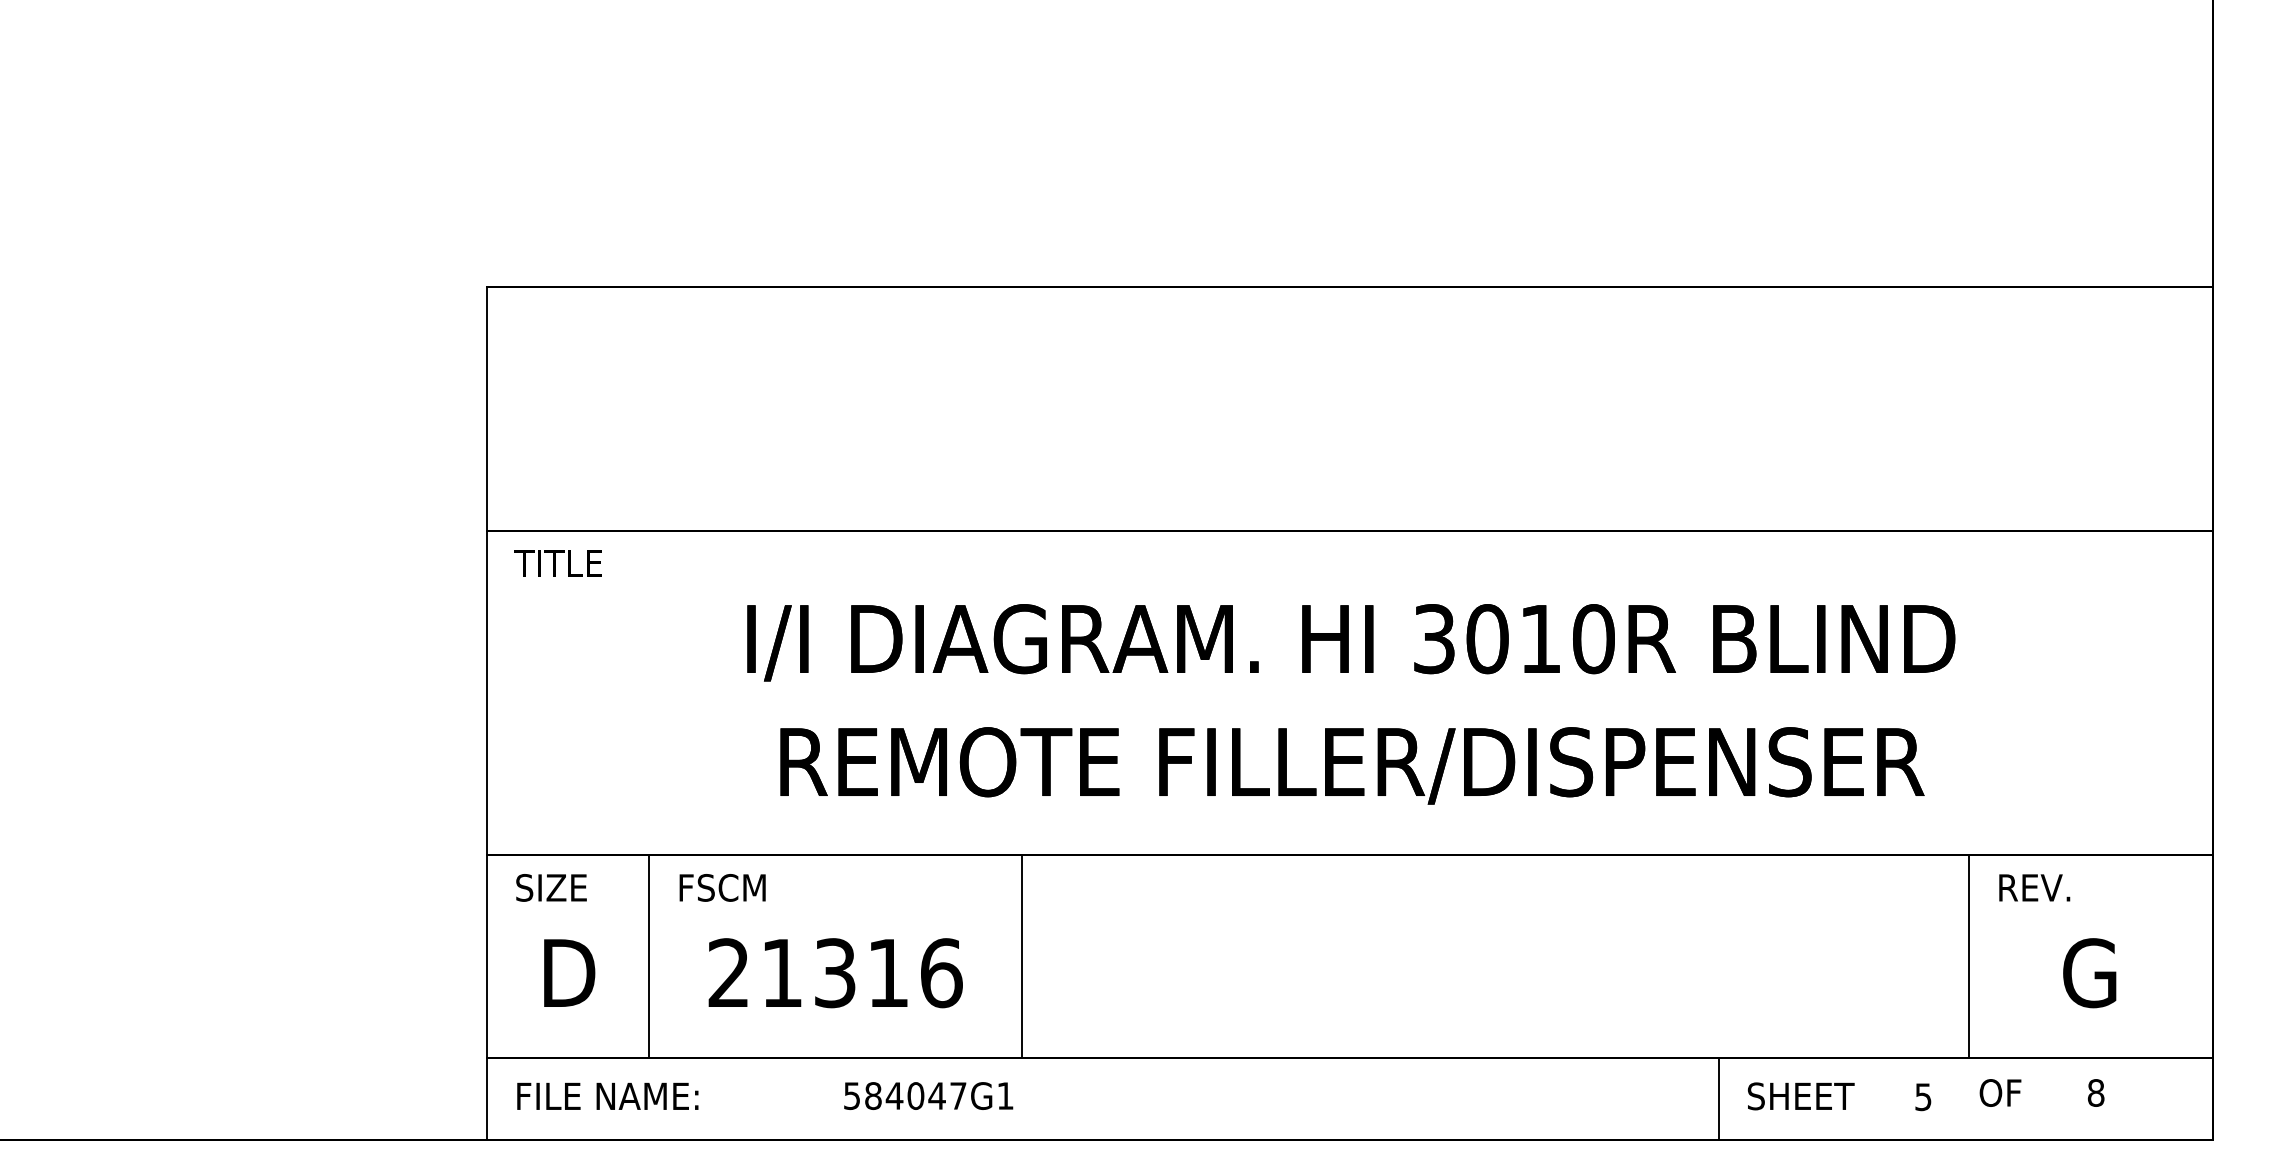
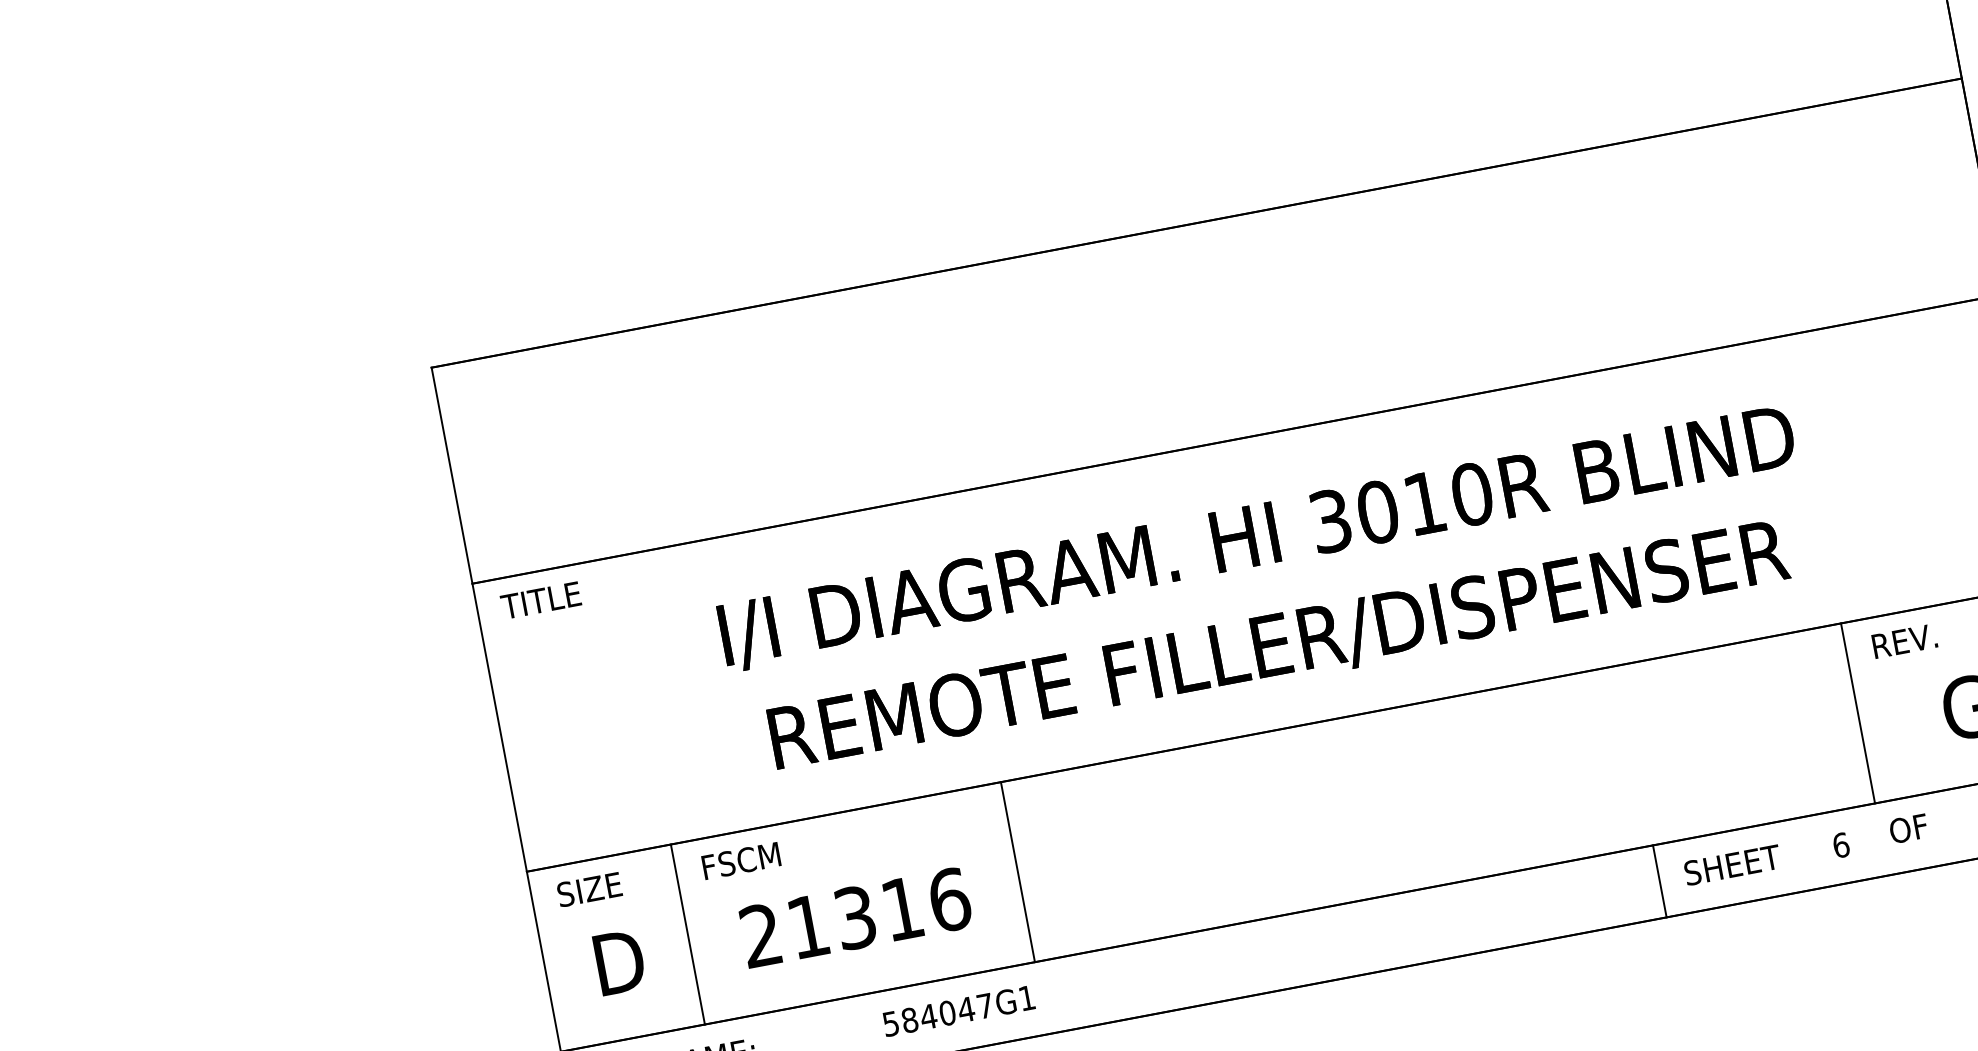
text: (1923, 1097) -> (1841, 845), 5 -> 6

